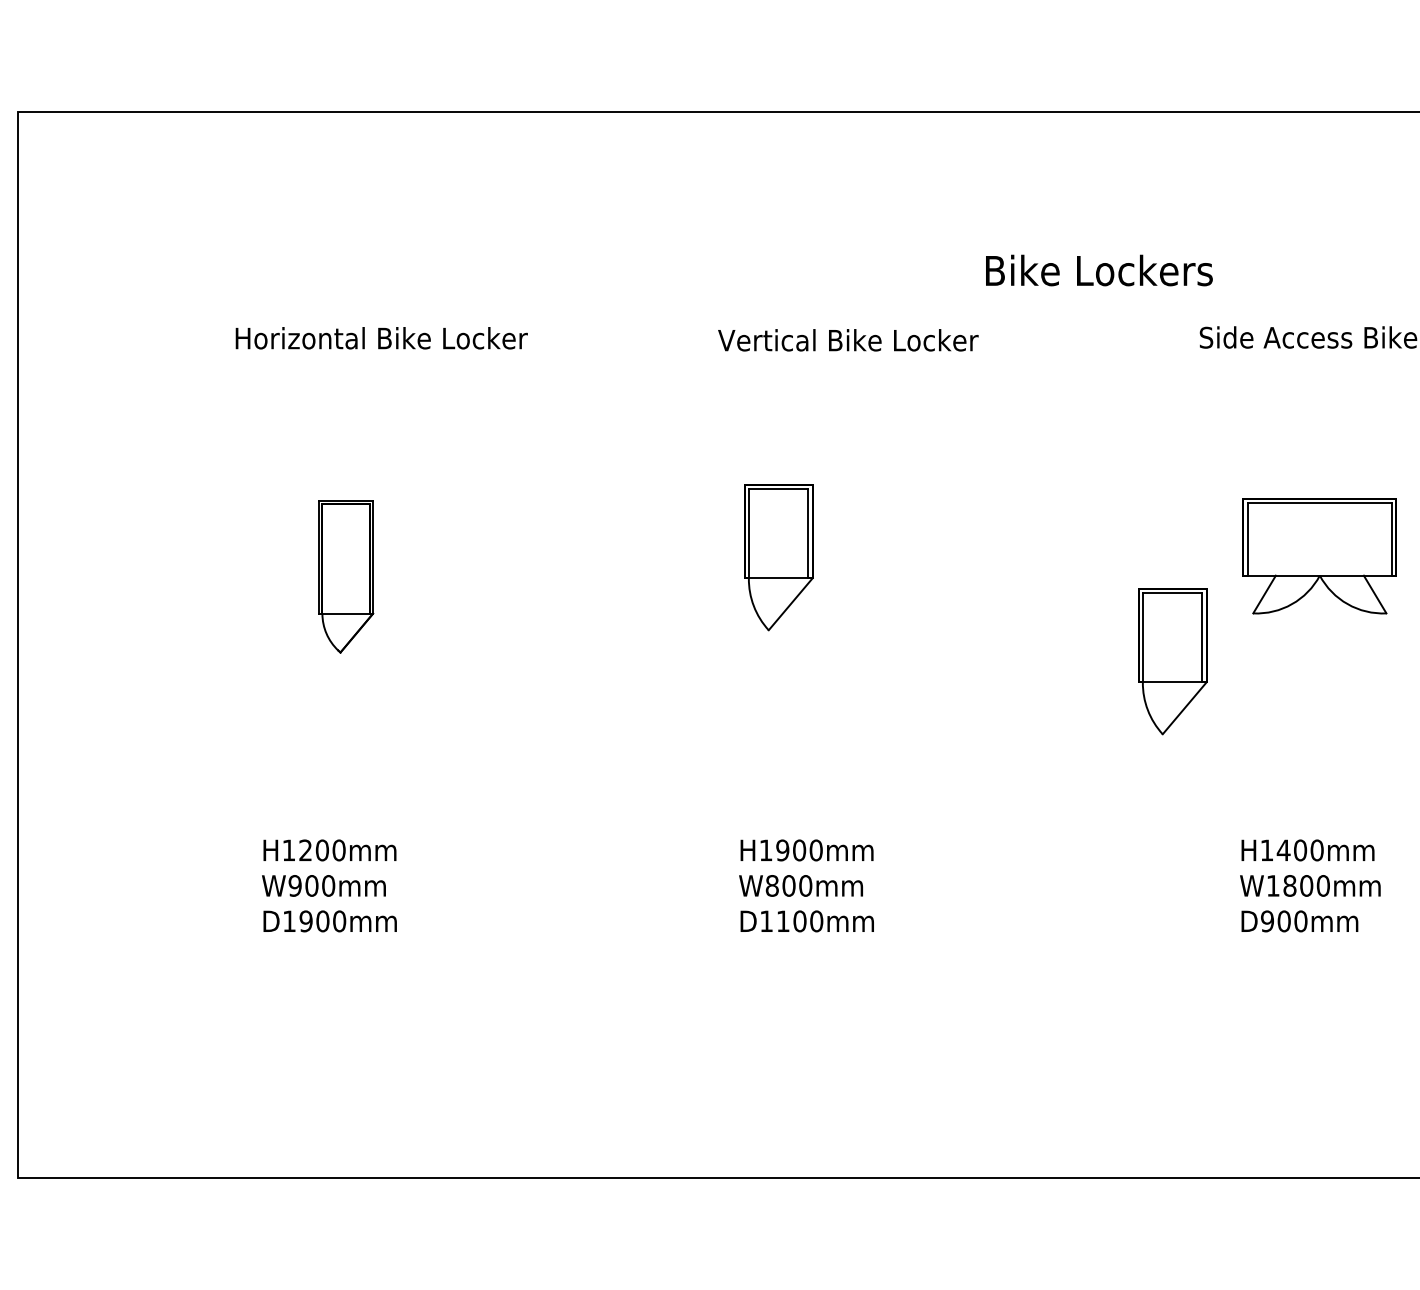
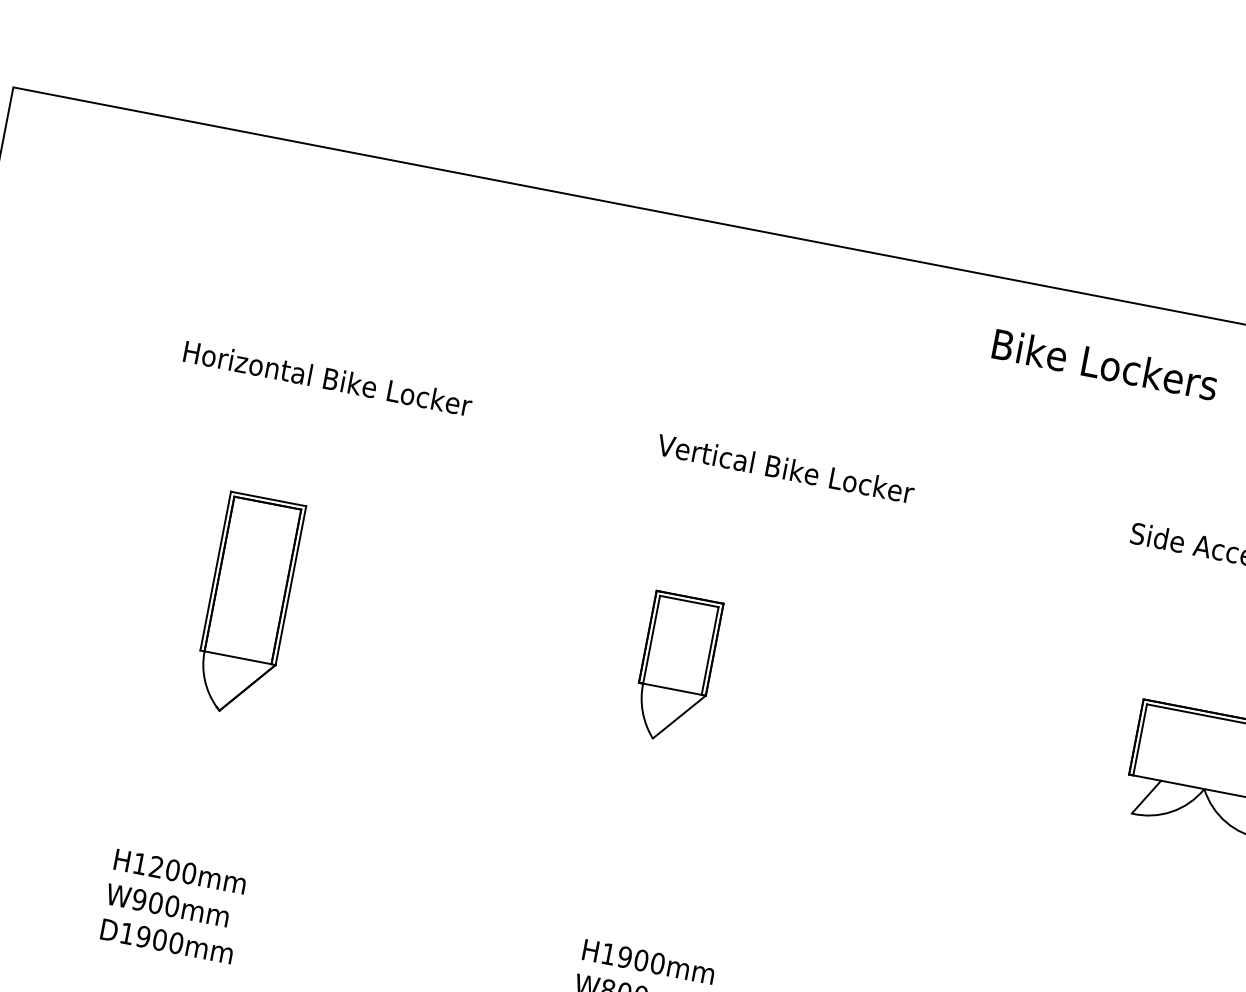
text: (1099, 270) -> (1105, 364), moved
part: (346, 576) -> (248, 605), size x1.43
part: (1172, 661) -> (1043, 845), removed

